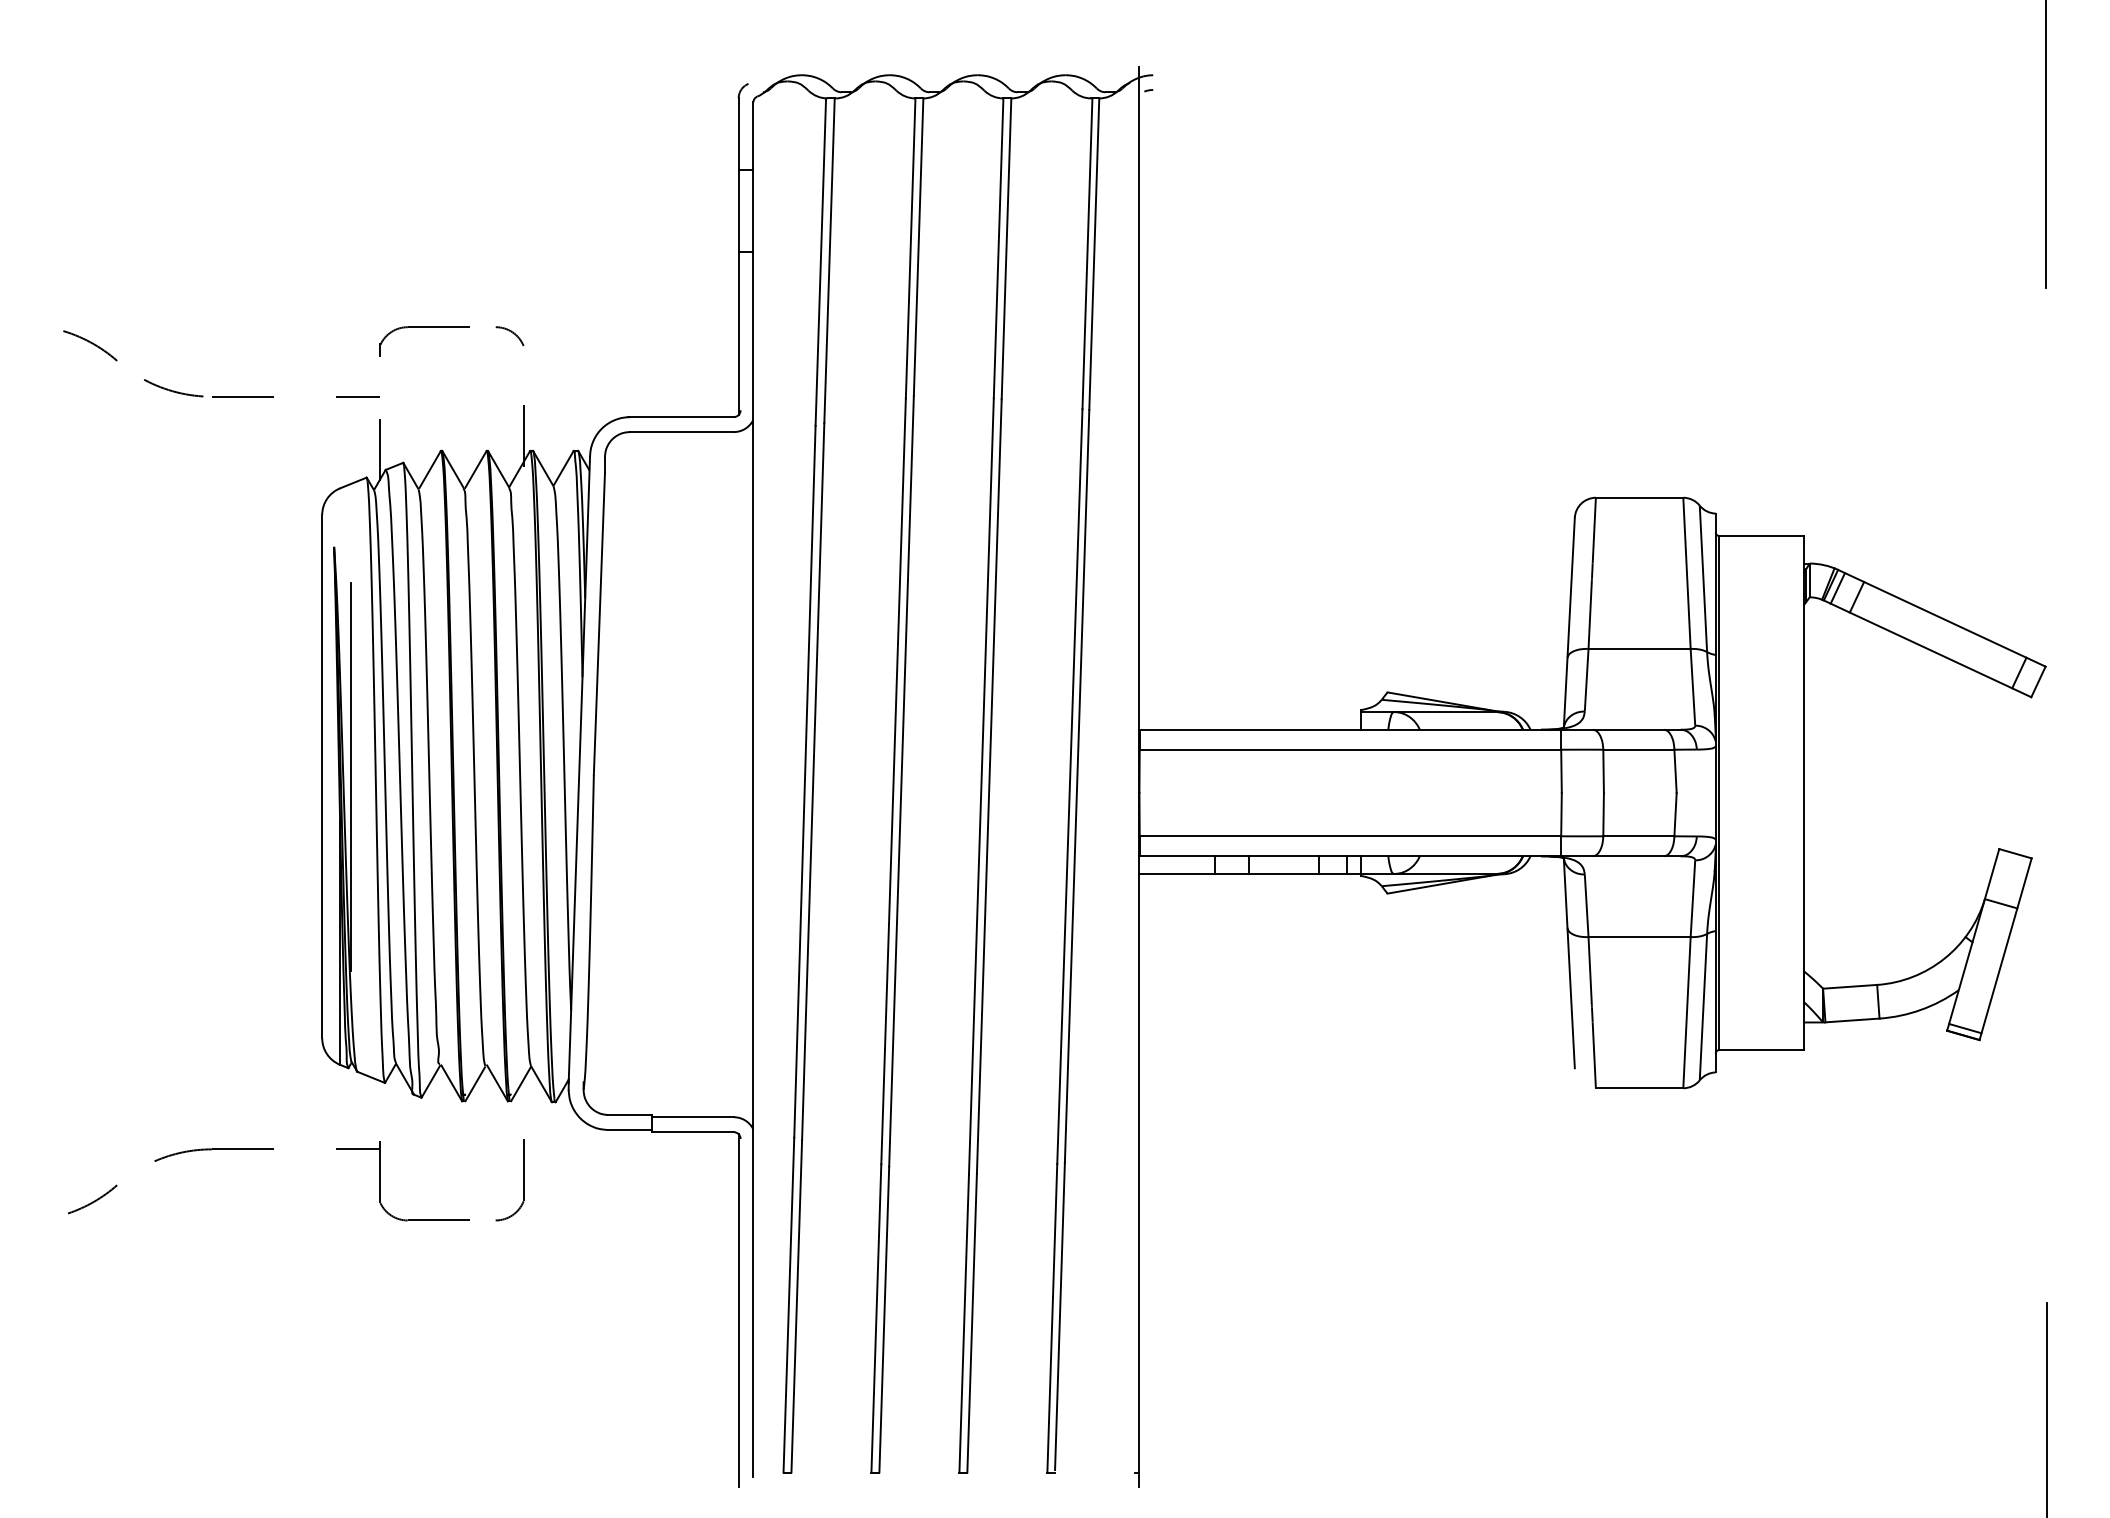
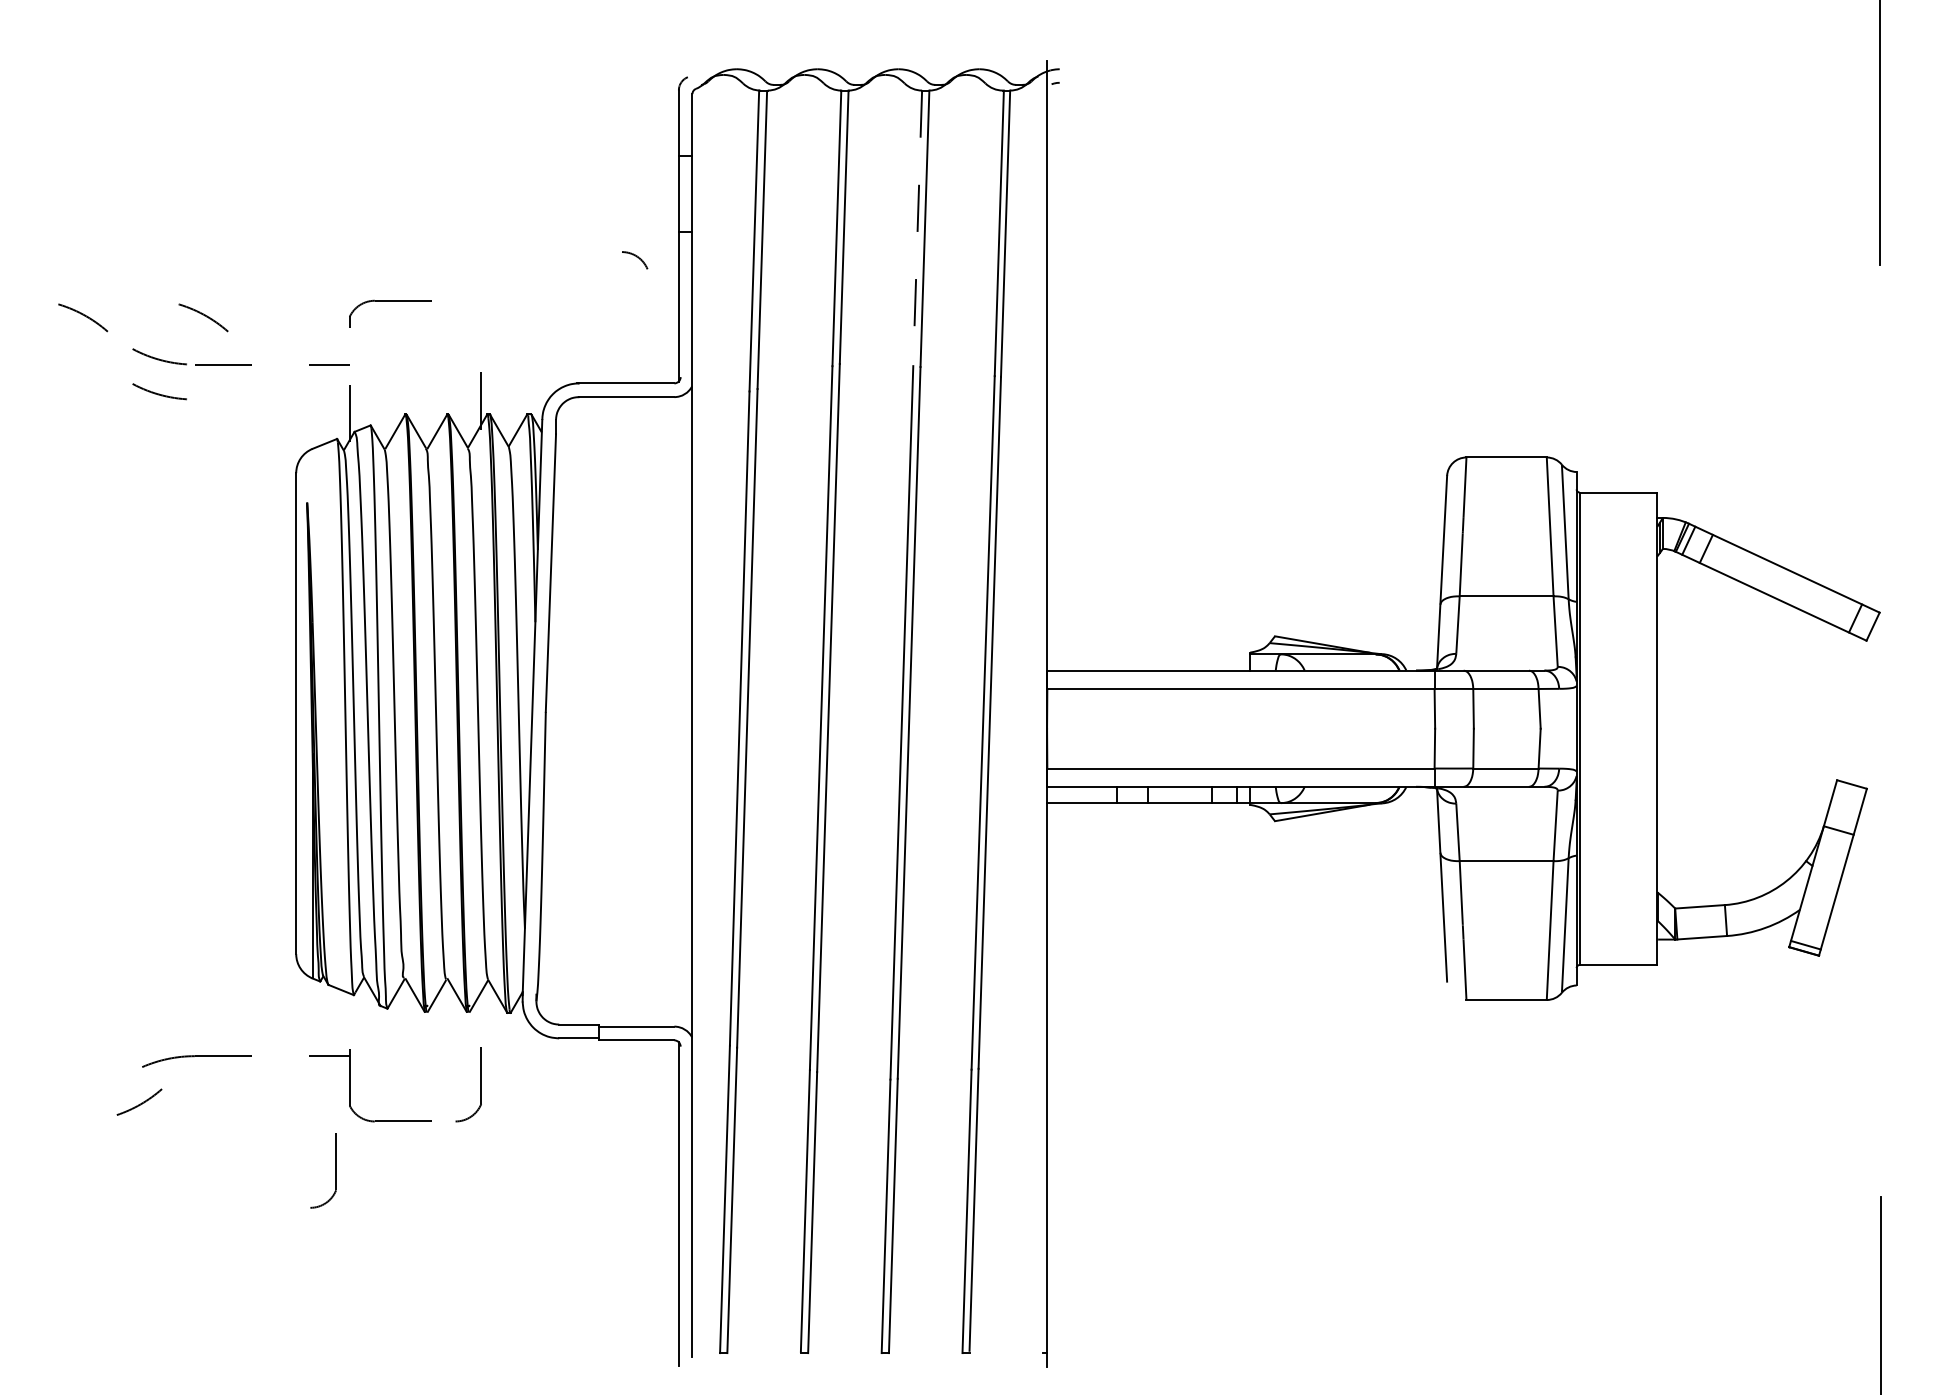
line: (998, 248) -> (917, 228), solid -> dashed
arc: (510, 332) -> (635, 256), moved
arc: (221, 343) -> (203, 315), added
arc: (173, 428) -> (159, 393), added
line: (350, 776) -> (322, 713), removed
arc: (92, 1201) -> (139, 1104), moved
part: (365, 1274) -> (335, 1171), added

